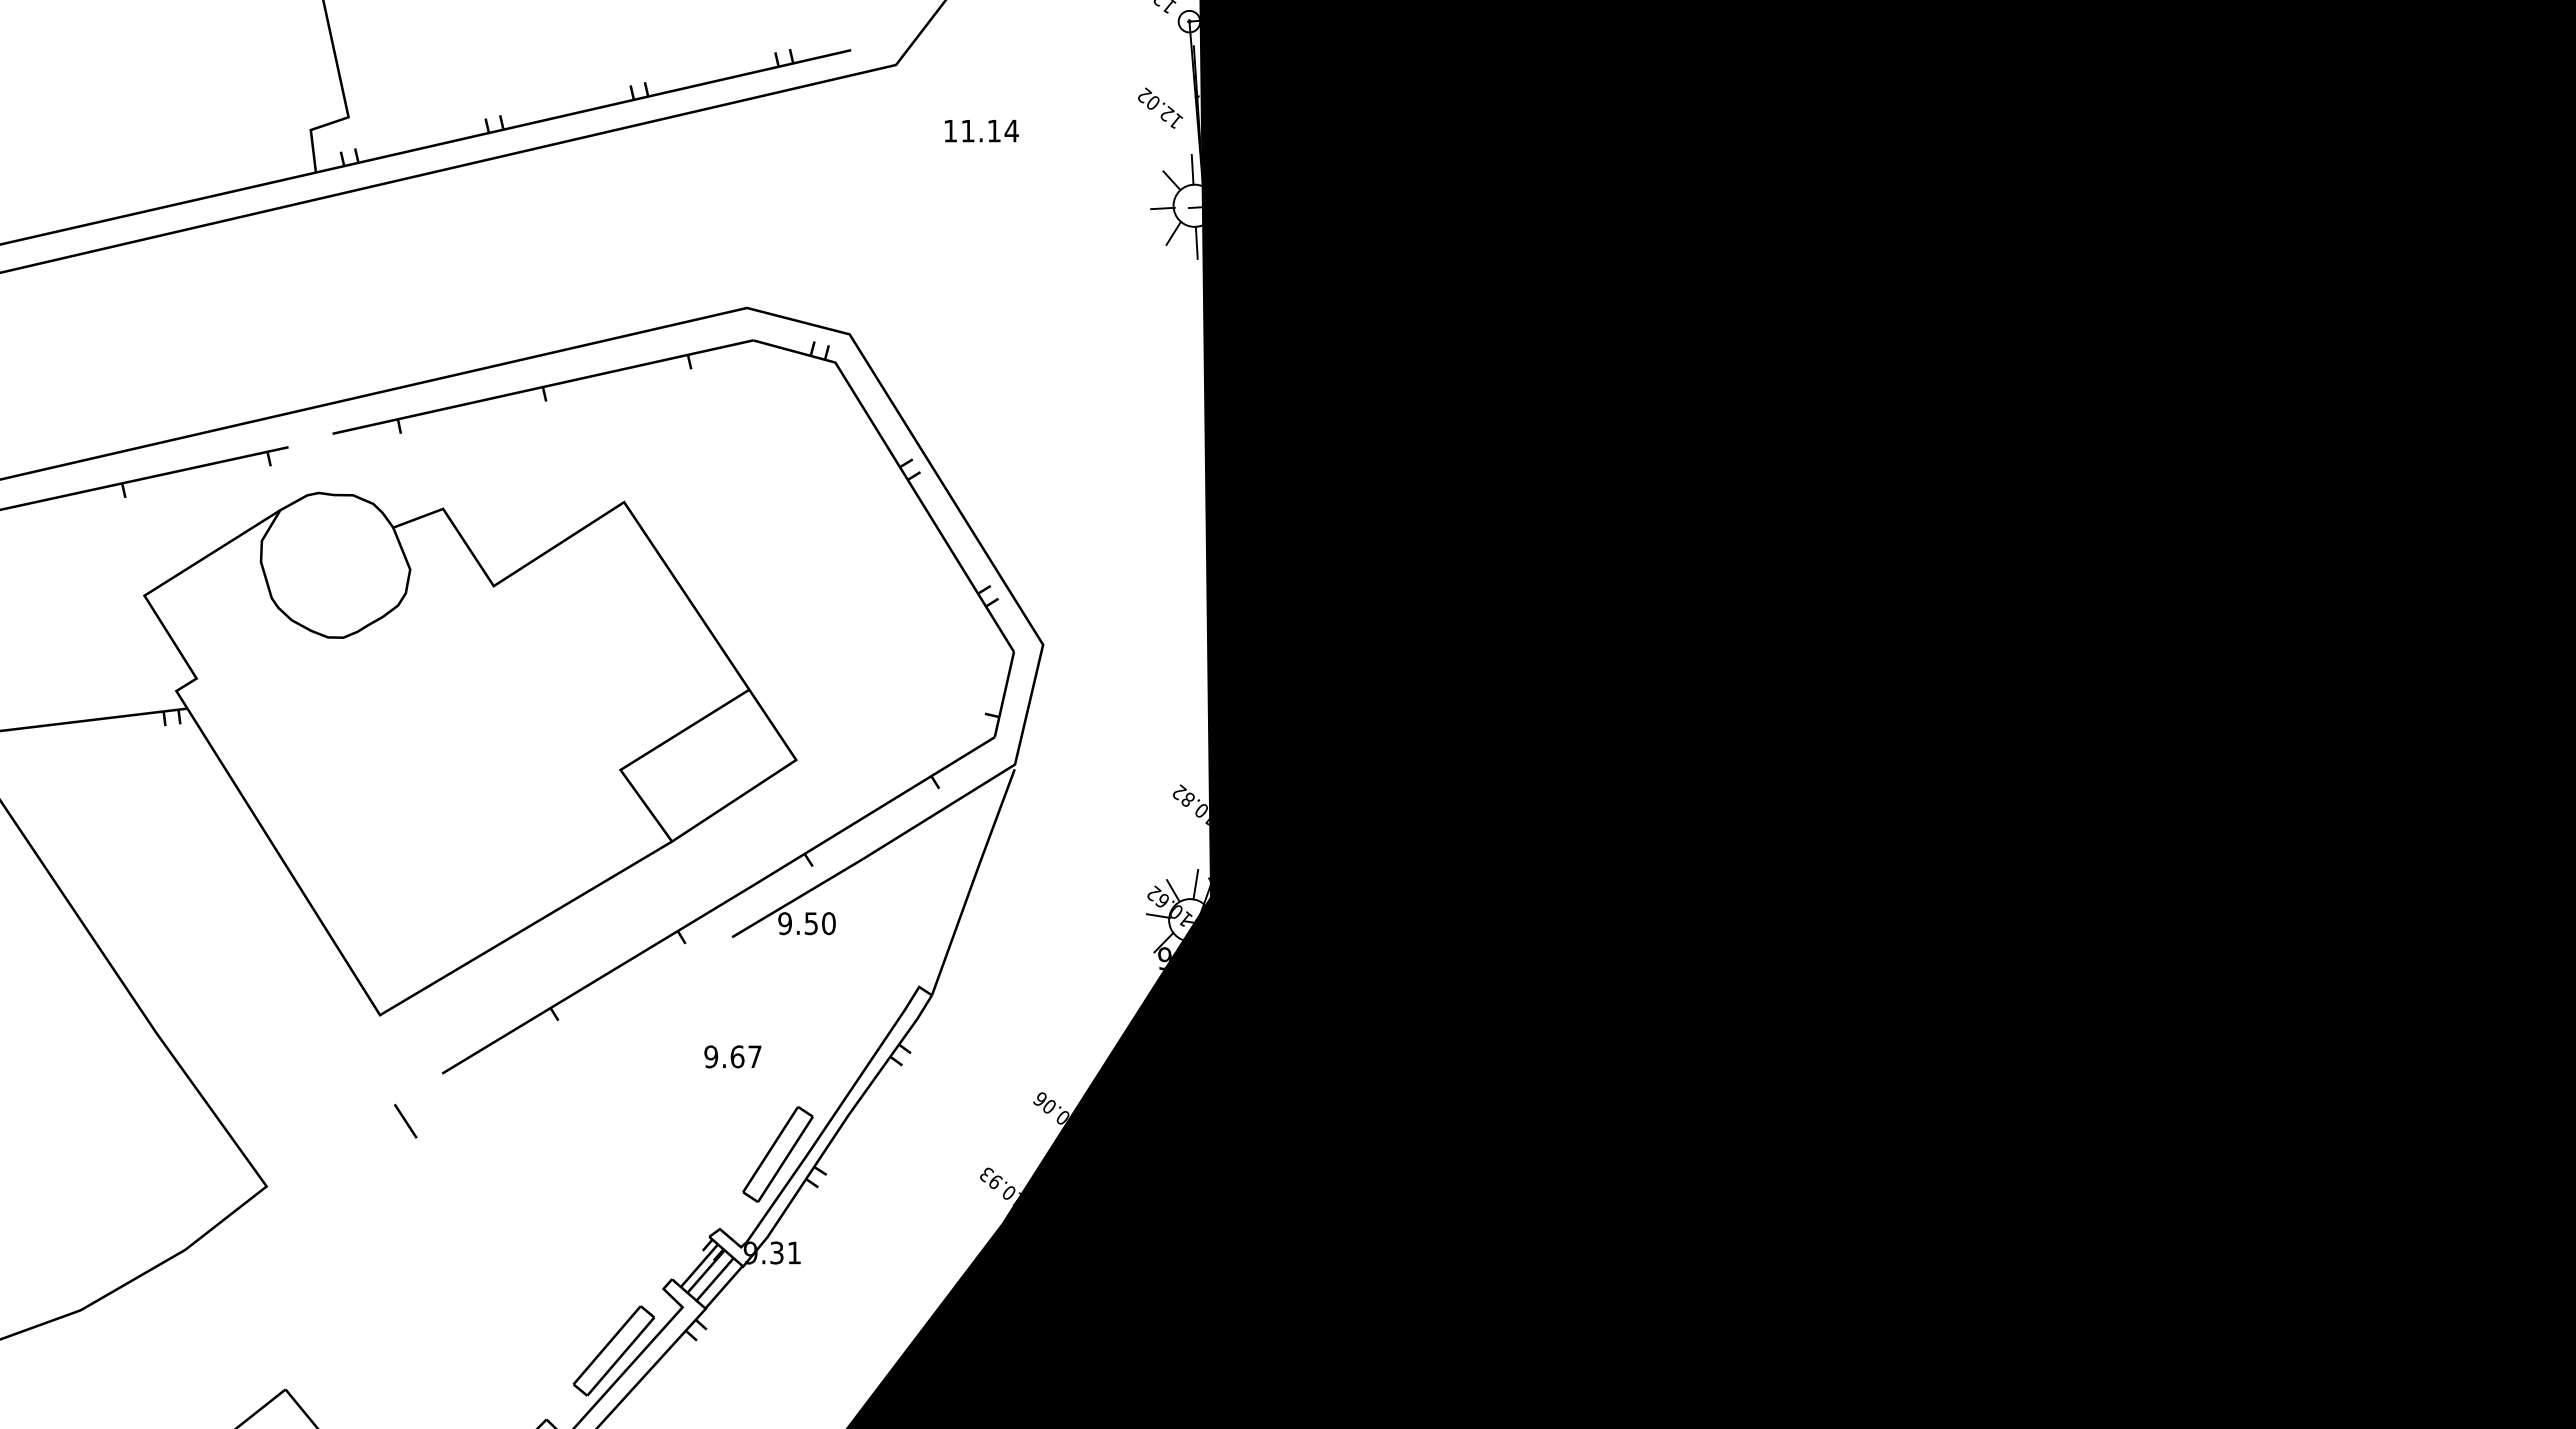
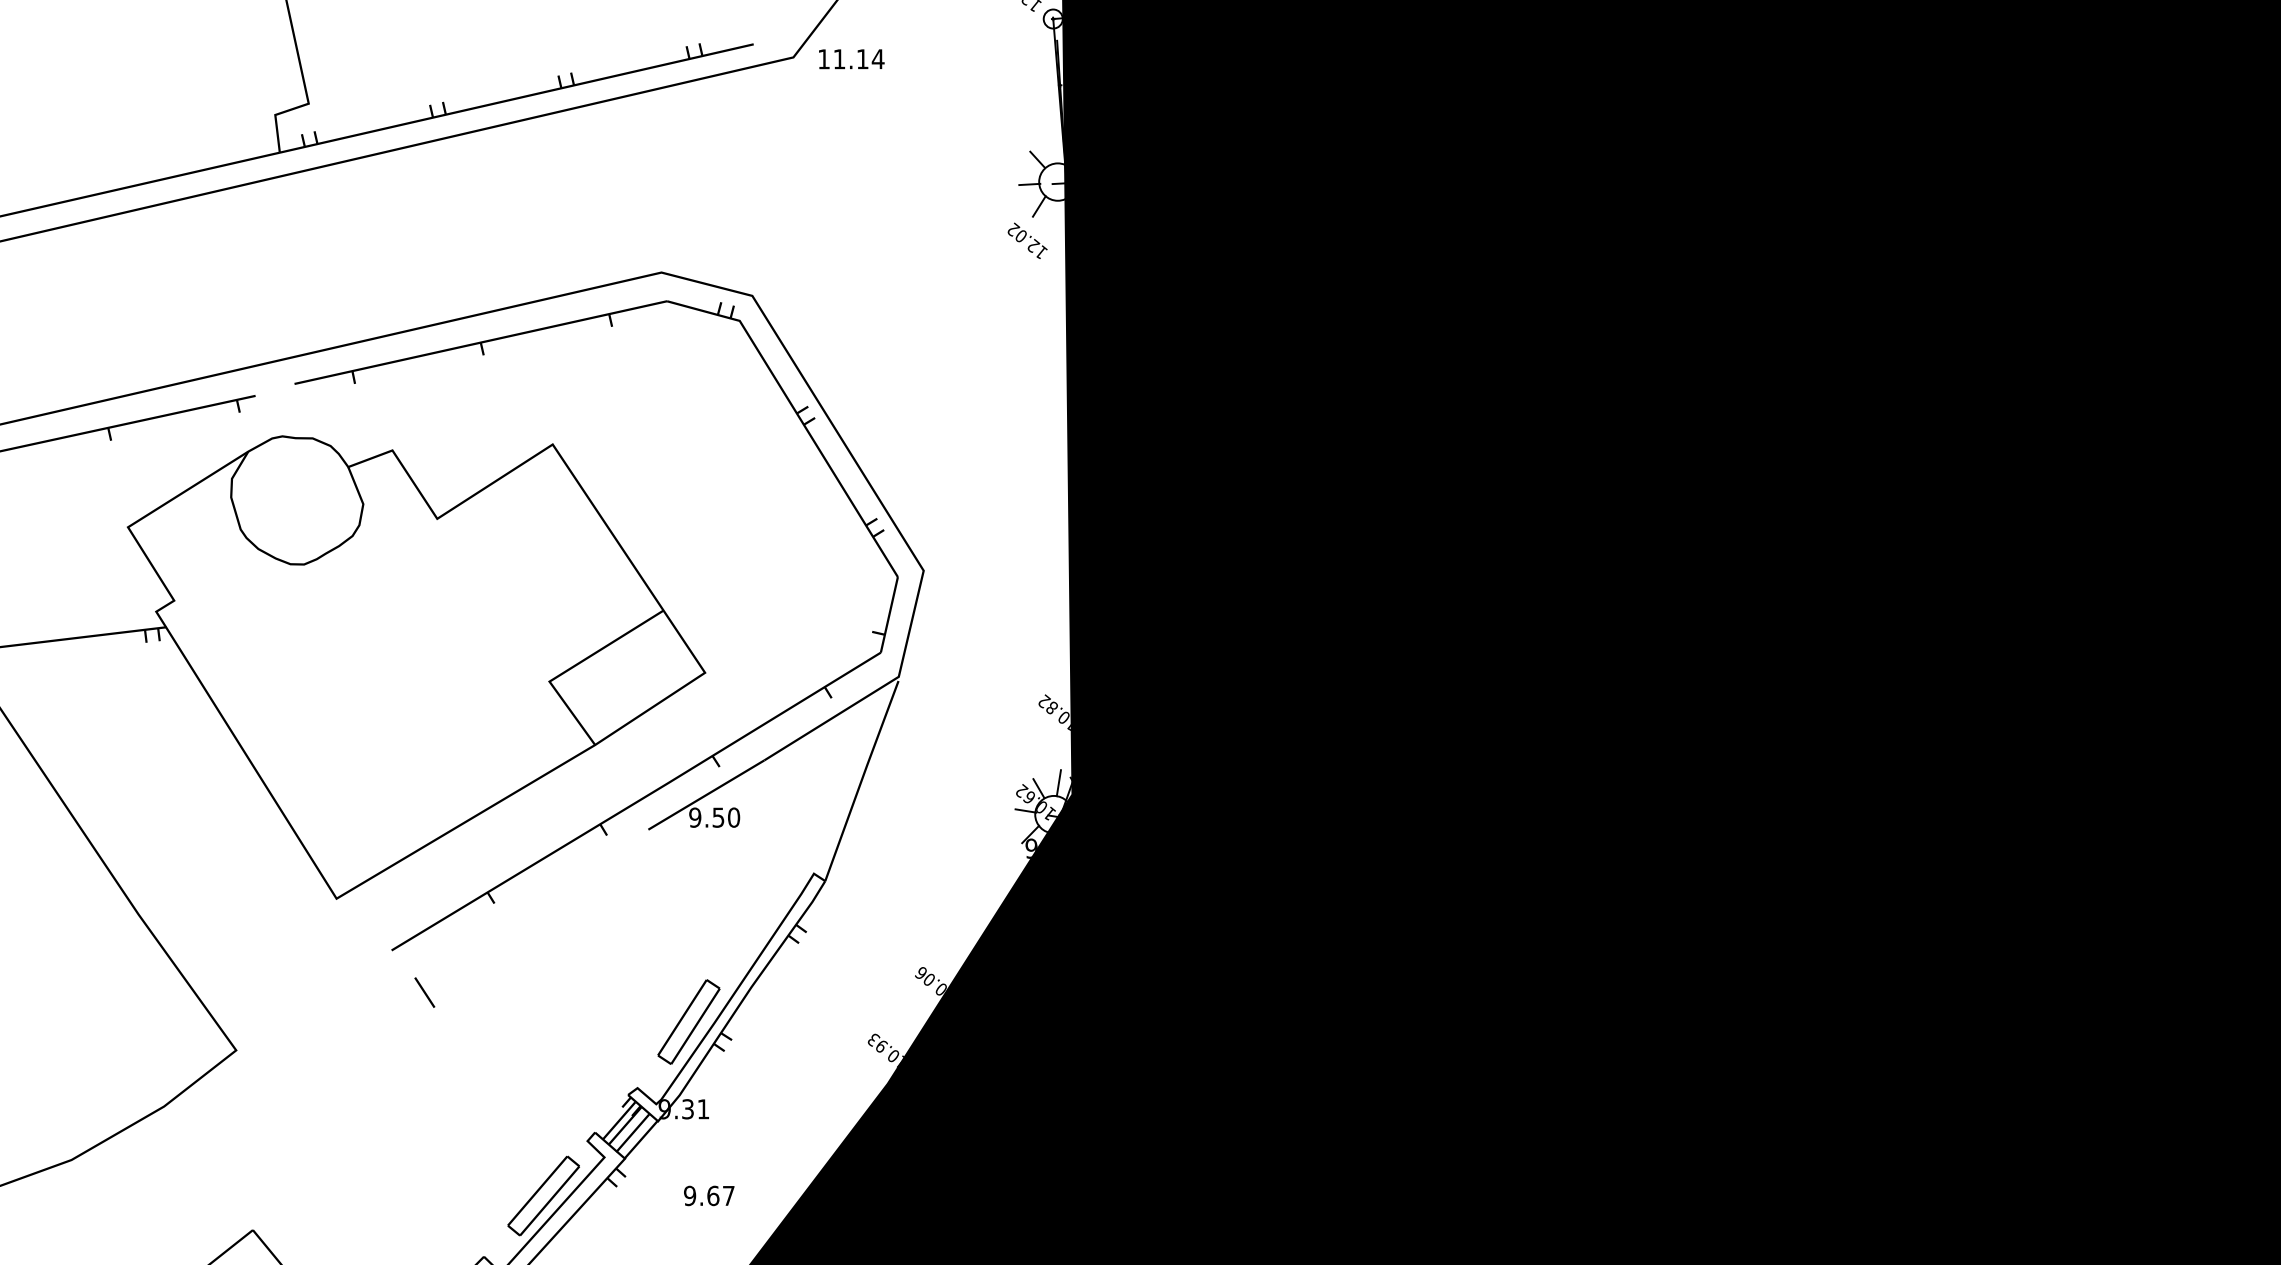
text: (1160, 107) -> (1027, 240), moved
text: (981, 131) -> (851, 59), moved
line: (1192, 169) -> (1055, 149), removed
line: (1196, 242) -> (1059, 214), removed
text: (732, 1056) -> (708, 1195), moved
line: (405, 1120) -> (424, 991), moved

